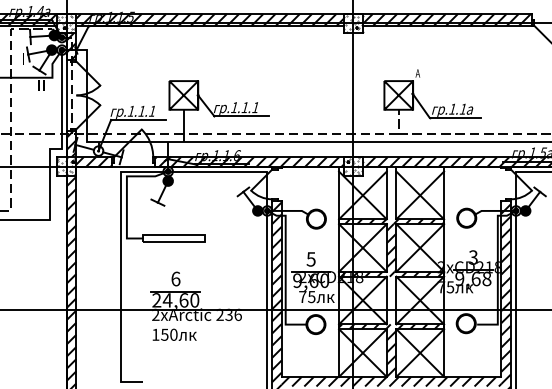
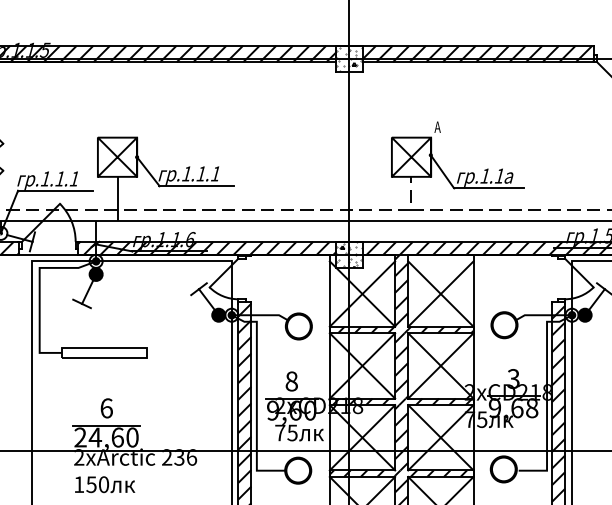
hatch: (391, 192) -> (401, 290), added
text: (310, 259) -> (290, 381), 5 -> 8
hatch: (391, 300) -> (401, 437), added

